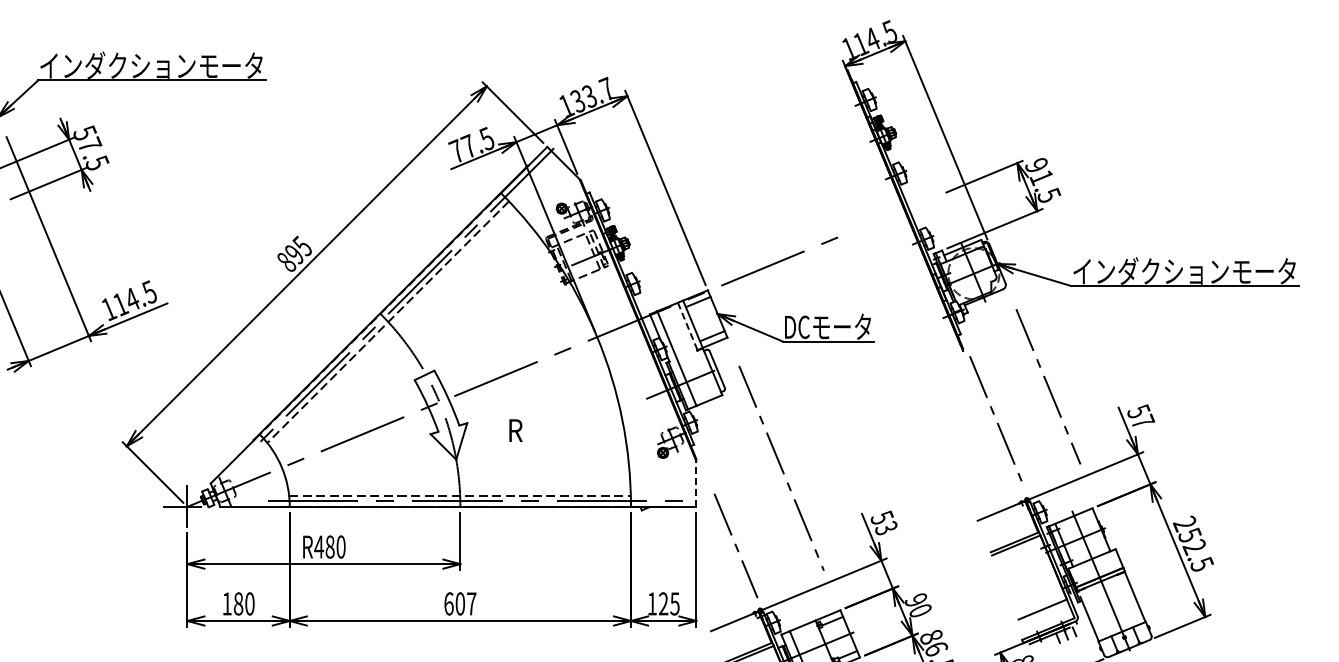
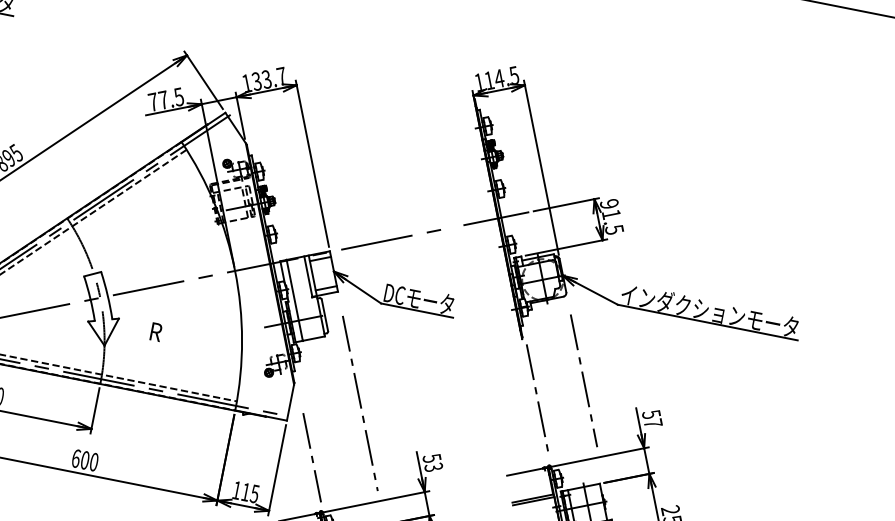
line: (902, 210) -> (496, 218), added
line: (687, 326) -> (308, 276), dashed -> solid
line: (696, 483) -> (290, 402), dashed -> solid
text: (471, 603) -> (94, 461), 607 -> 600
text: (663, 603) -> (245, 491), 125 -> 115

